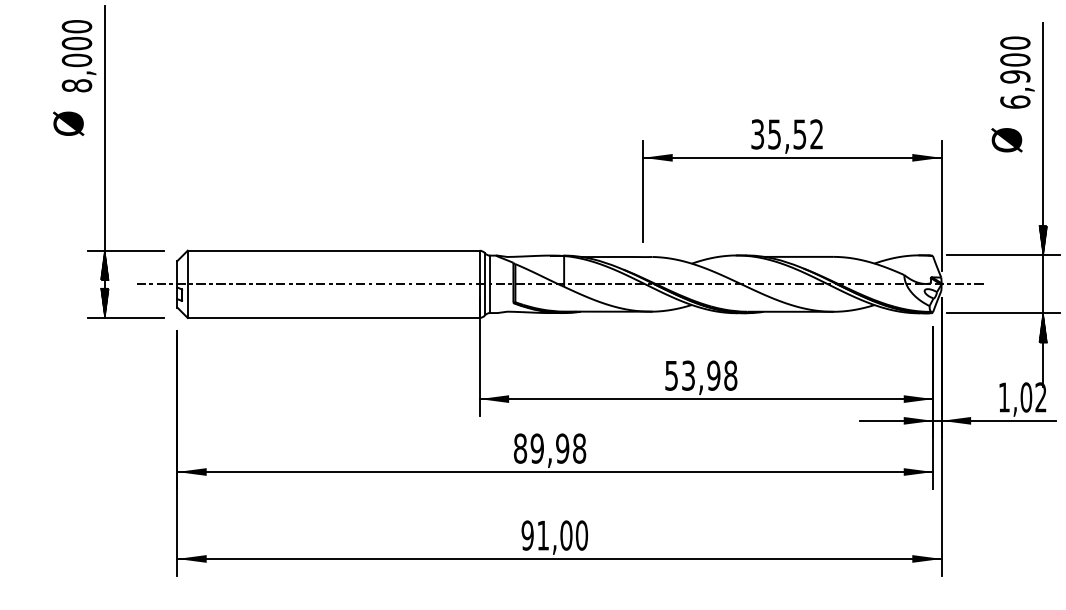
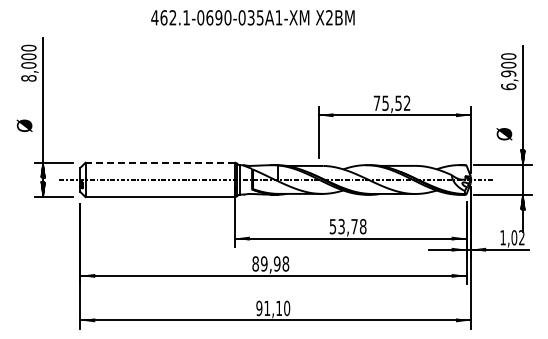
text: (68, 123) -> (24, 125), moved
text: (756, 132) -> (376, 102), 35,52 -> 75,52
text: (1007, 140) -> (504, 134), moved
line: (334, 250) -> (160, 162), solid -> dashed
text: (713, 375) -> (354, 226), 53,98 -> 53,78
text: (567, 535) -> (279, 308), 91,00 -> 91,10

